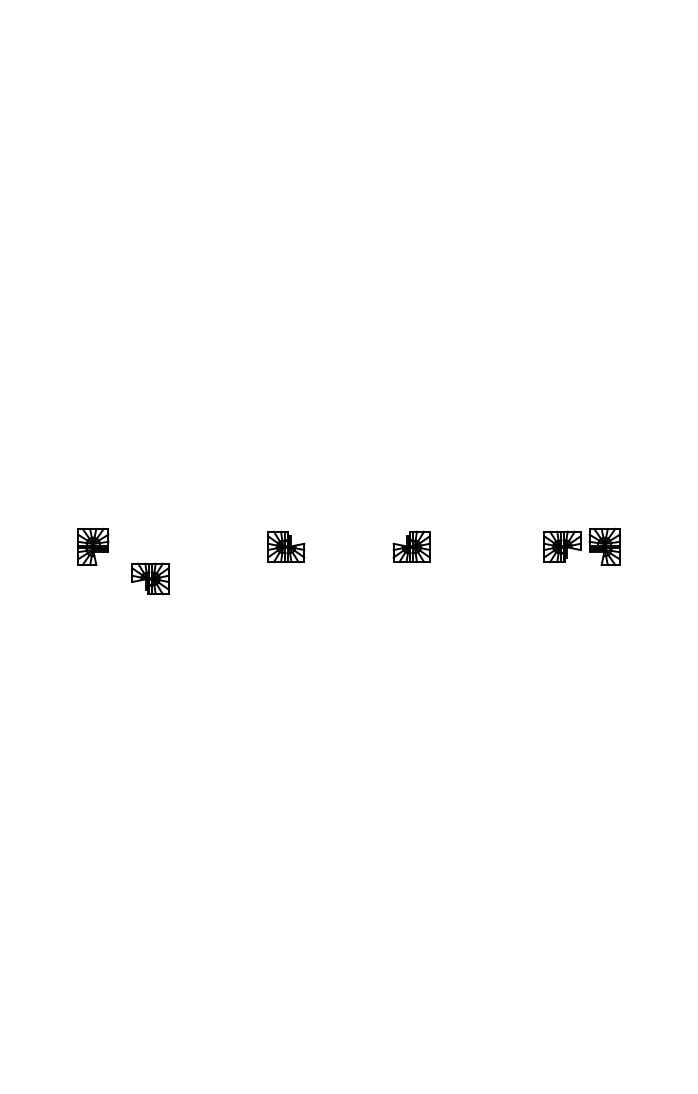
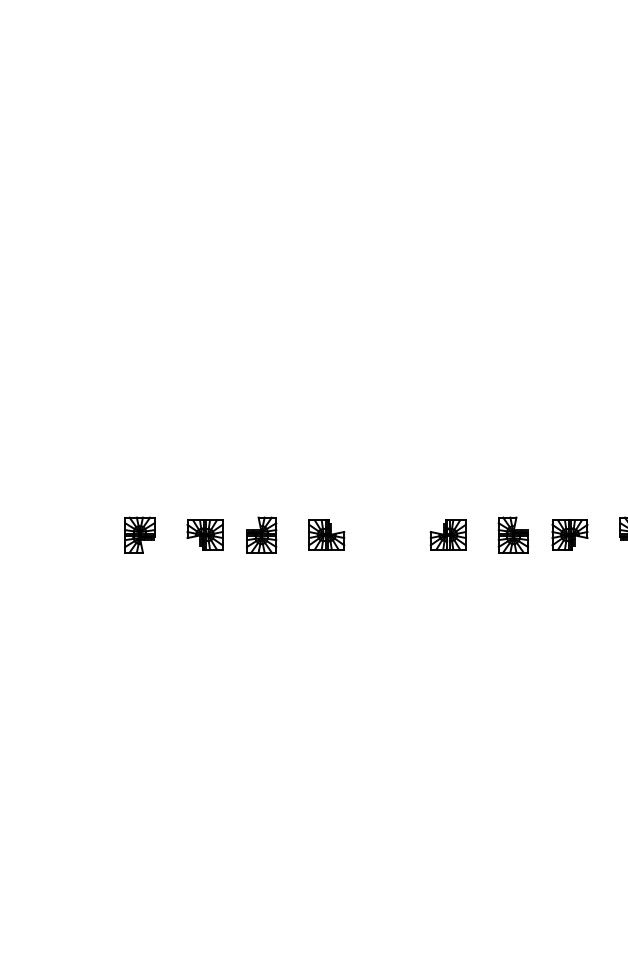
part: (218, 546) -> (261, 534), added
part: (478, 546) -> (512, 534), added
part: (562, 546) -> (570, 534), moved
part: (150, 578) -> (205, 534), moved

